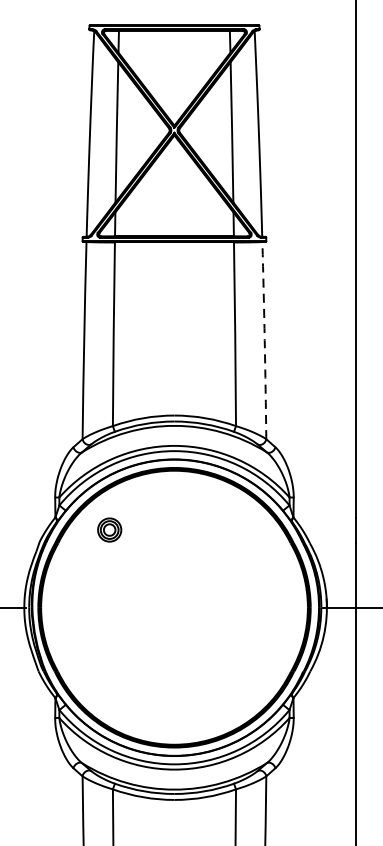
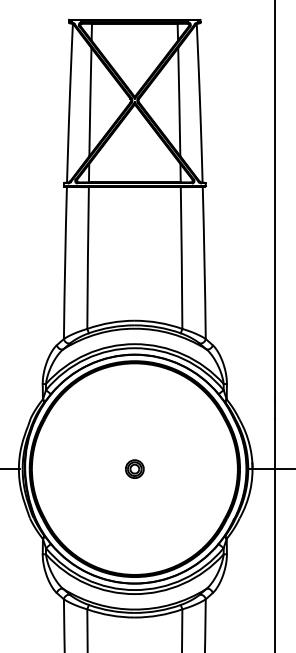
arc: (264, 340) -> (204, 262), dashed -> solid
part: (109, 529) -> (134, 468), moved

